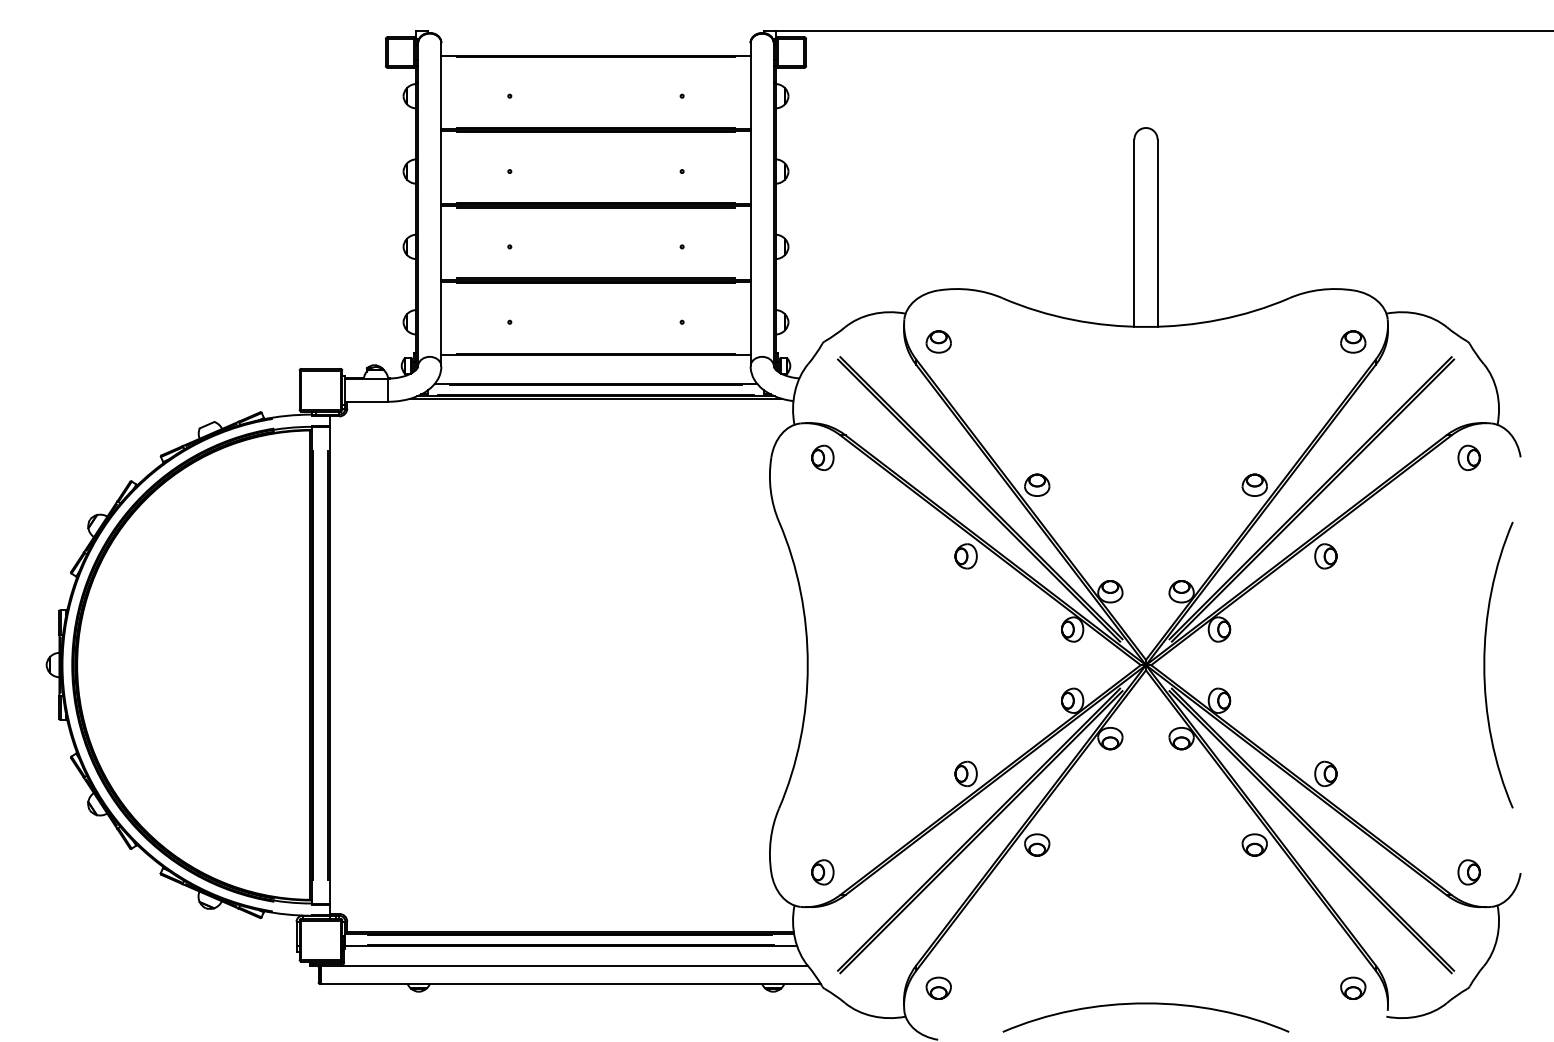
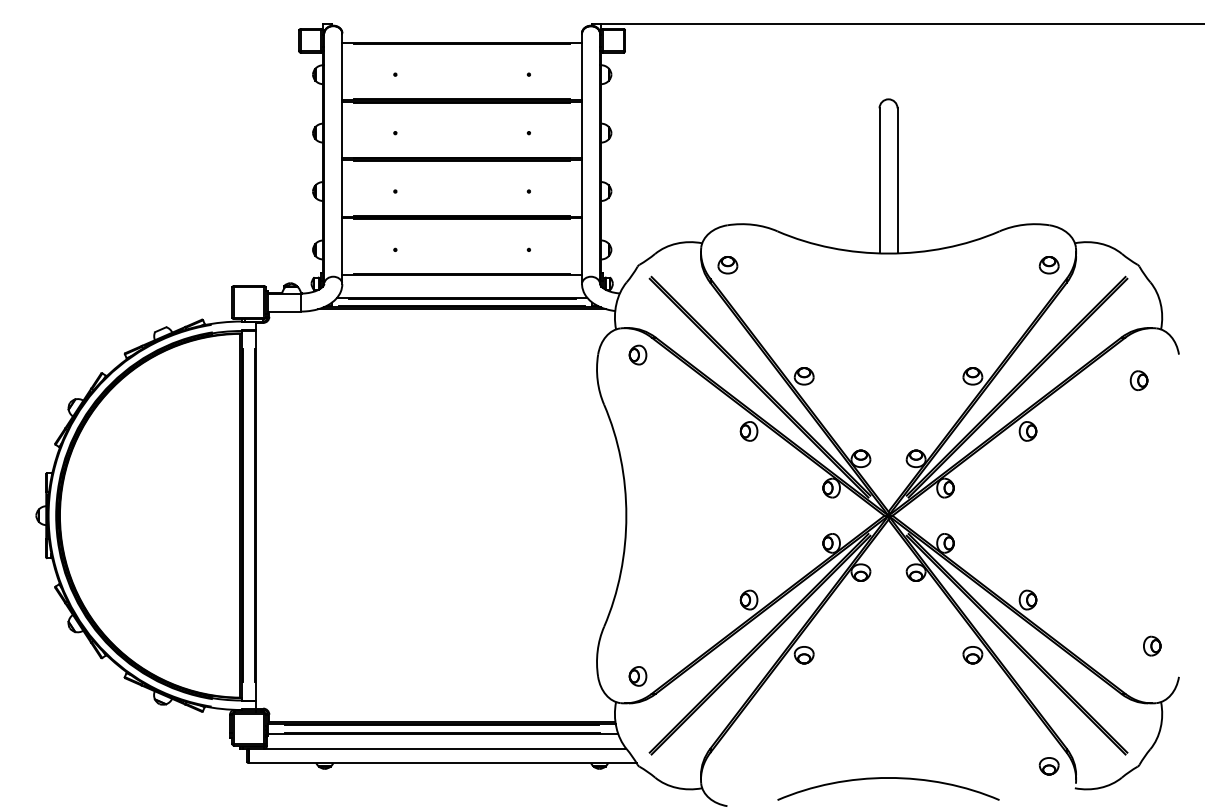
part: (1468, 457) -> (1138, 380), moved
curve: (1485, 664) -> (1151, 515), removed
part: (1468, 872) -> (1151, 646), moved
part: (938, 987) -> (727, 765), removed

